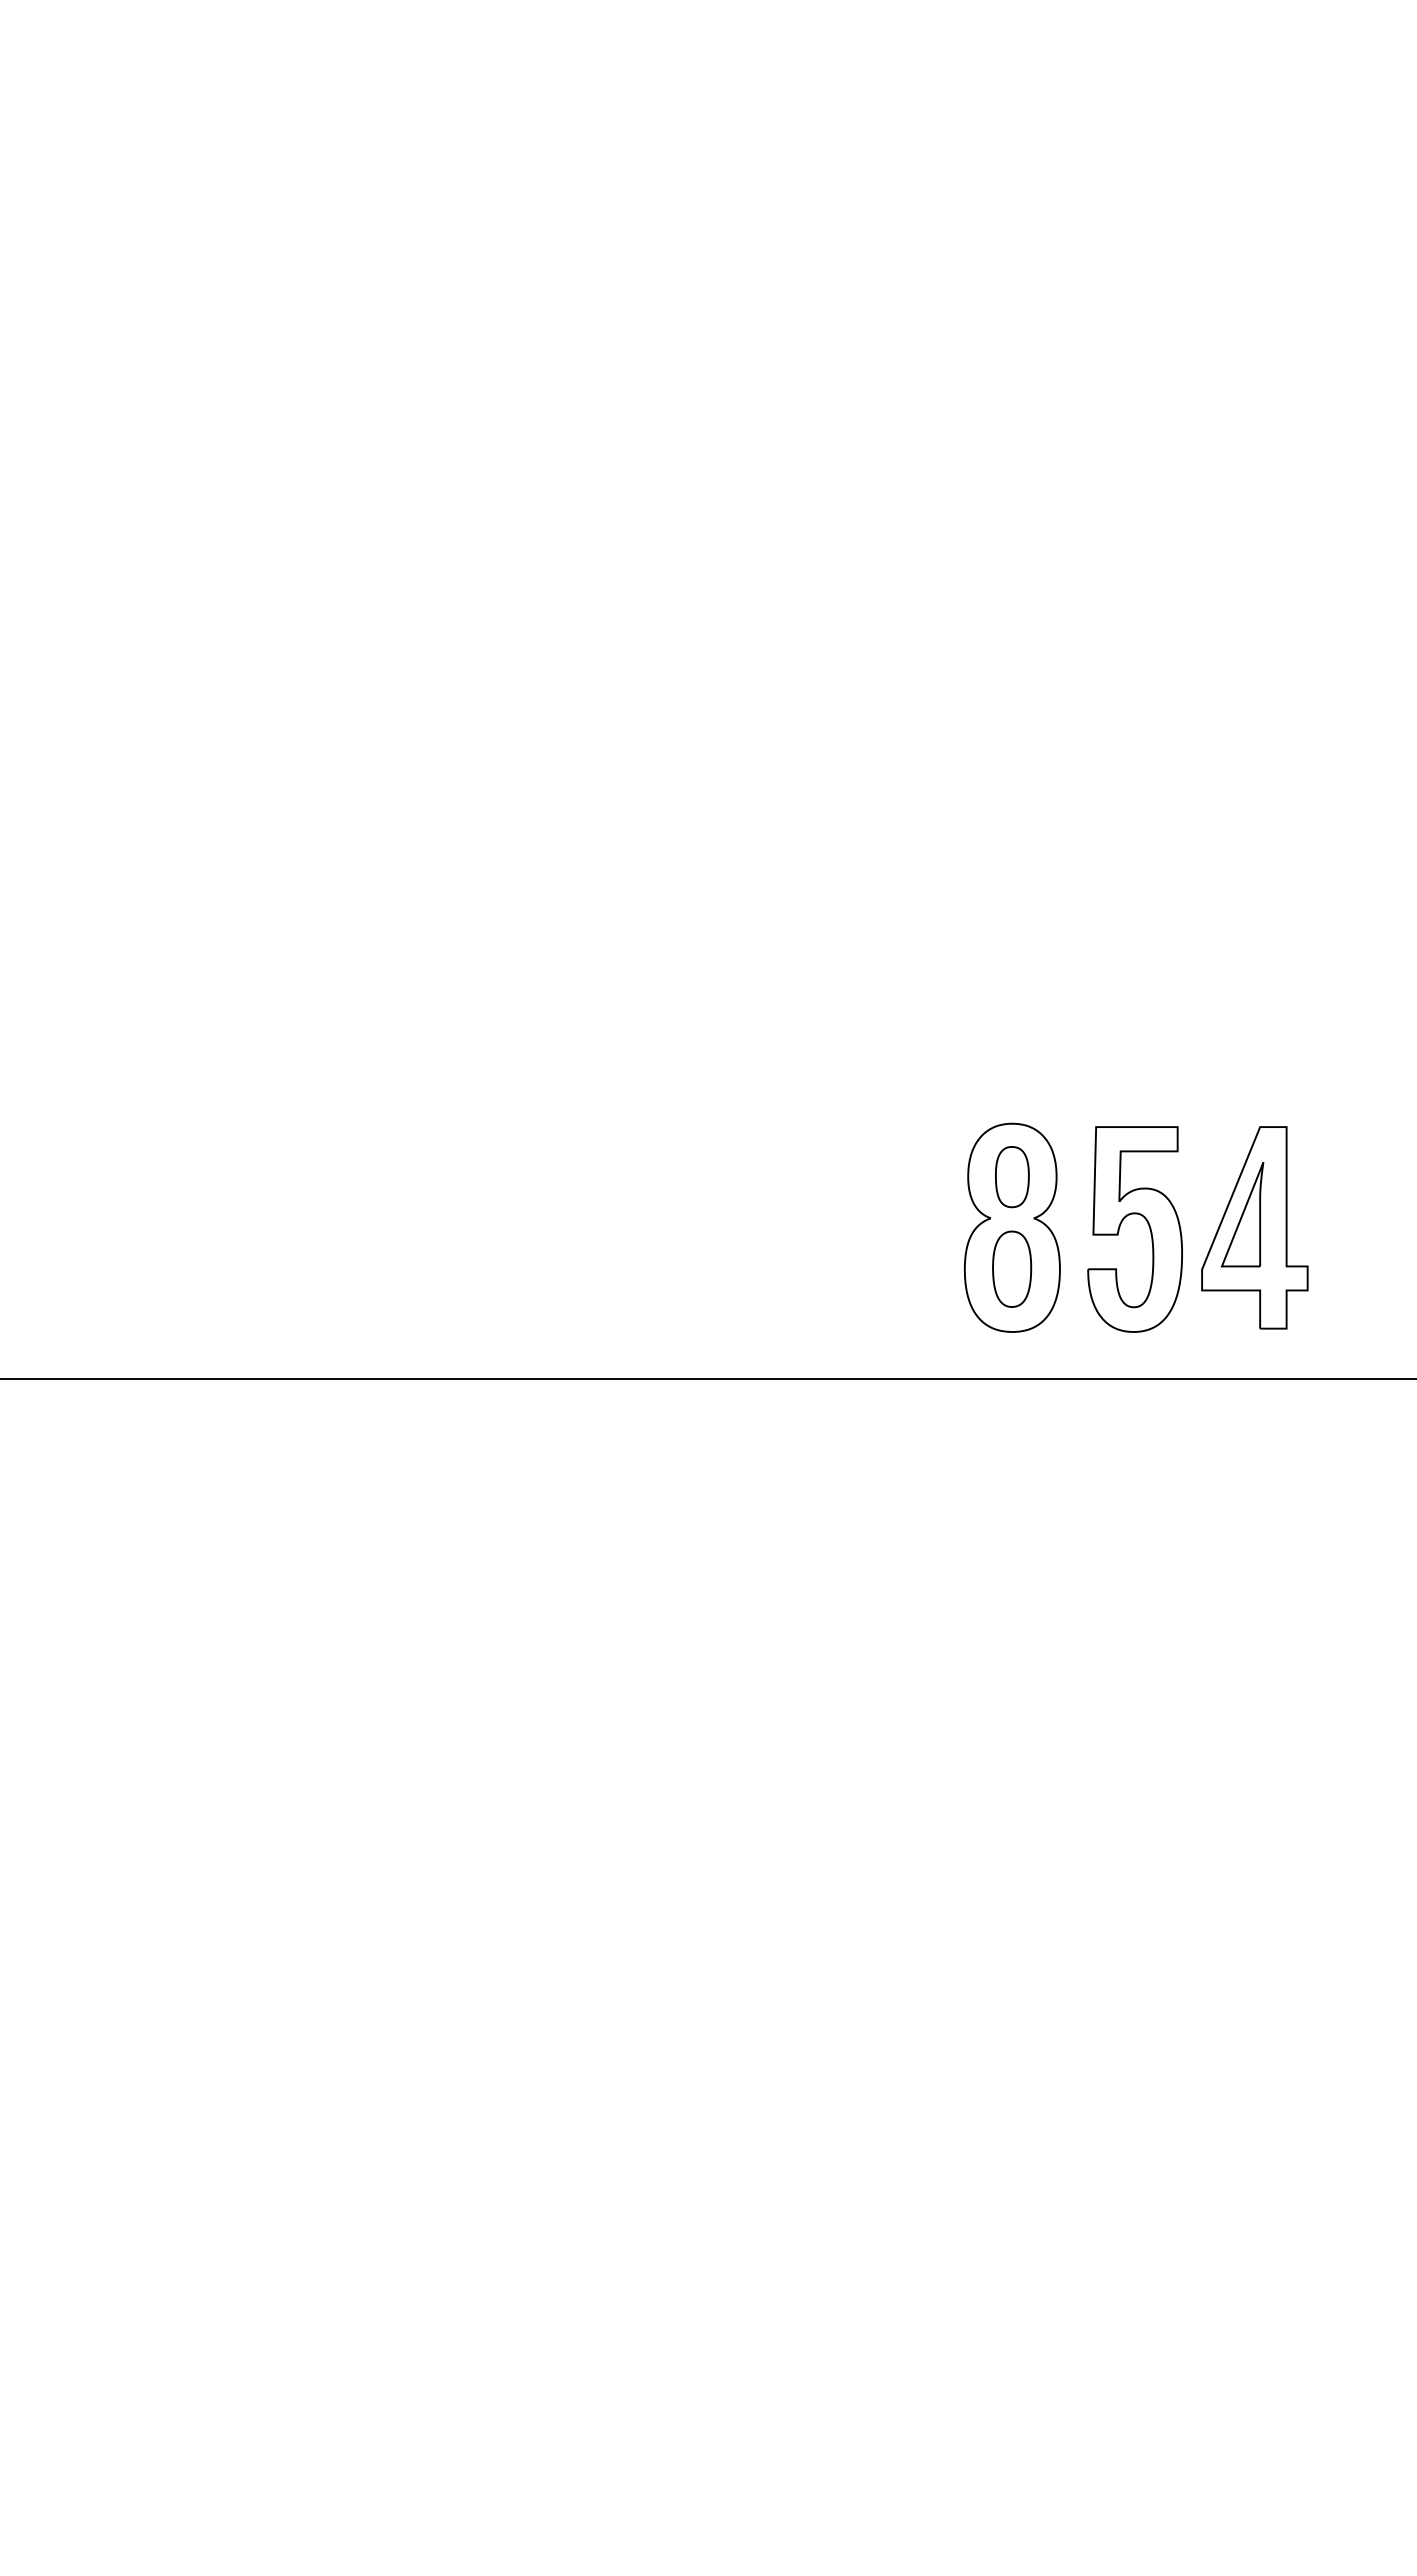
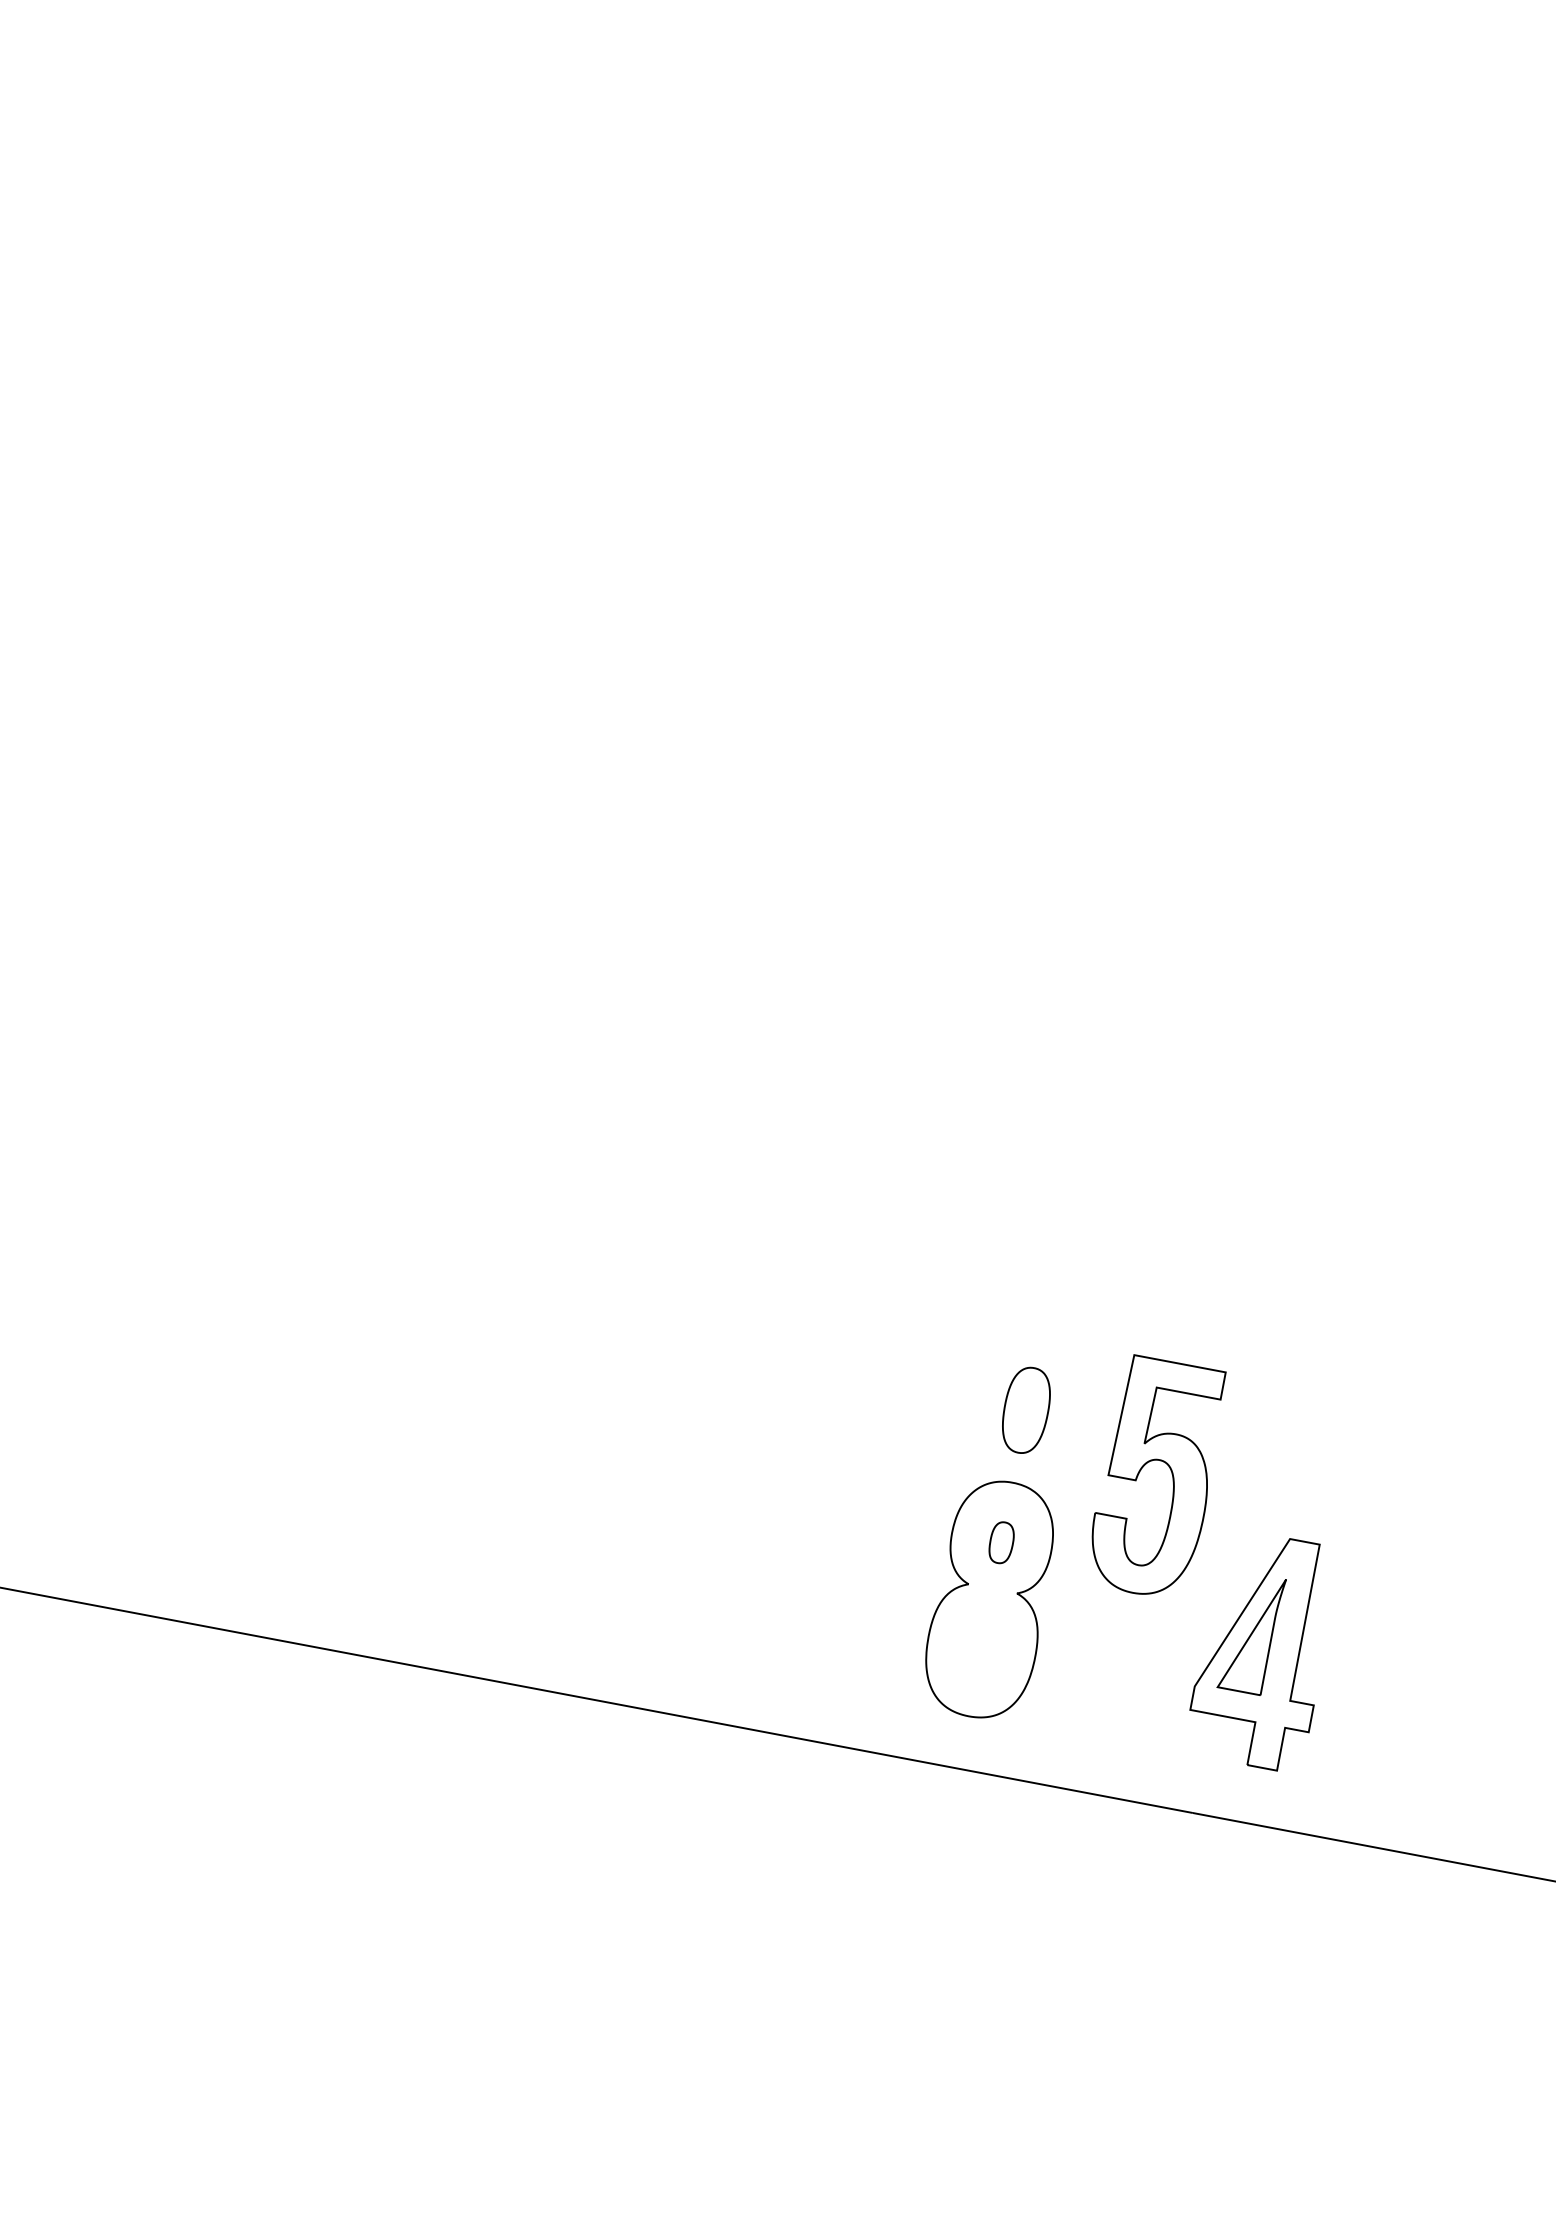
part: (1012, 1177) -> (1001, 1543), size x0.6
part: (1122, 1222) -> (1143, 1467), moved
part: (1012, 1268) -> (1026, 1409), moved

